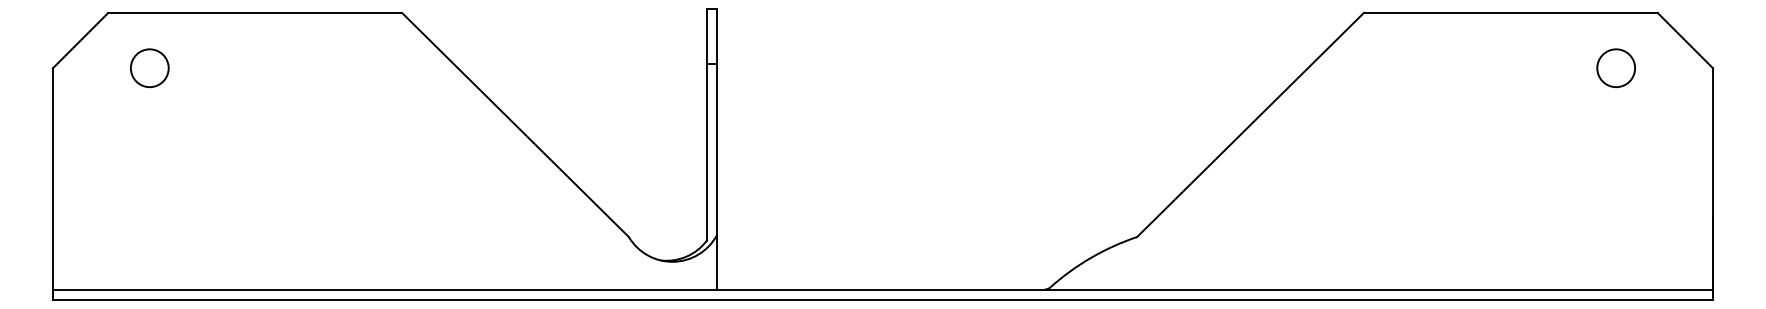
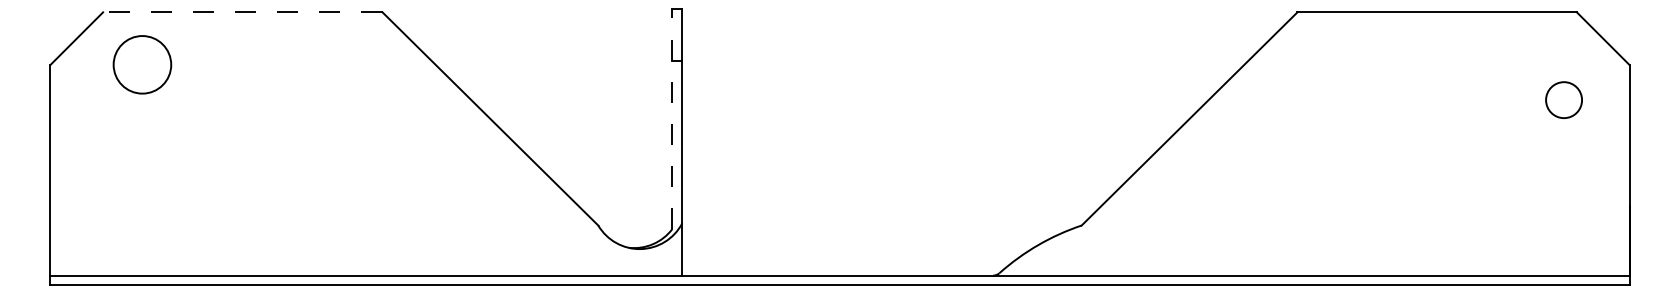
line: (255, 12) -> (243, 11), solid -> dashed
circle: (149, 68) -> (142, 65), size x1.6
circle: (1615, 68) -> (1563, 100), moved
line: (706, 124) -> (672, 118), solid -> dashed

